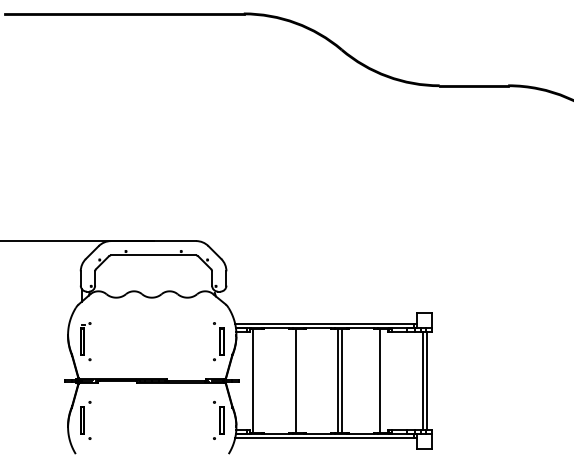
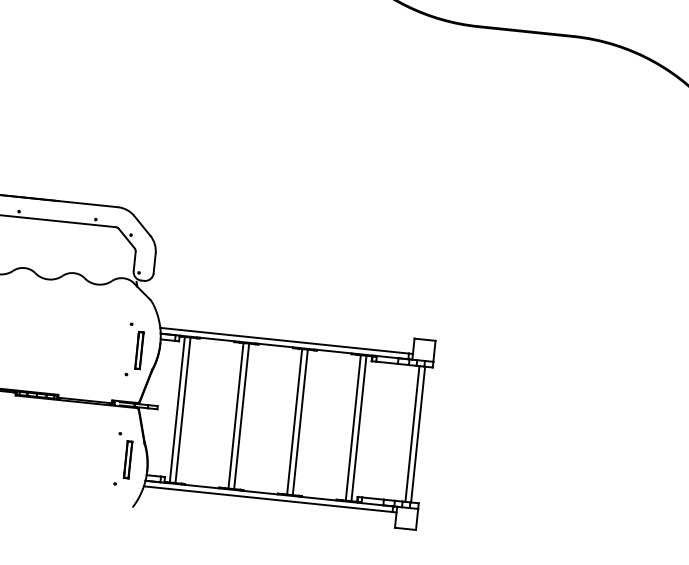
line: (257, 380) -> (183, 409), added
line: (299, 380) -> (241, 415), added
line: (384, 380) -> (359, 427), added

